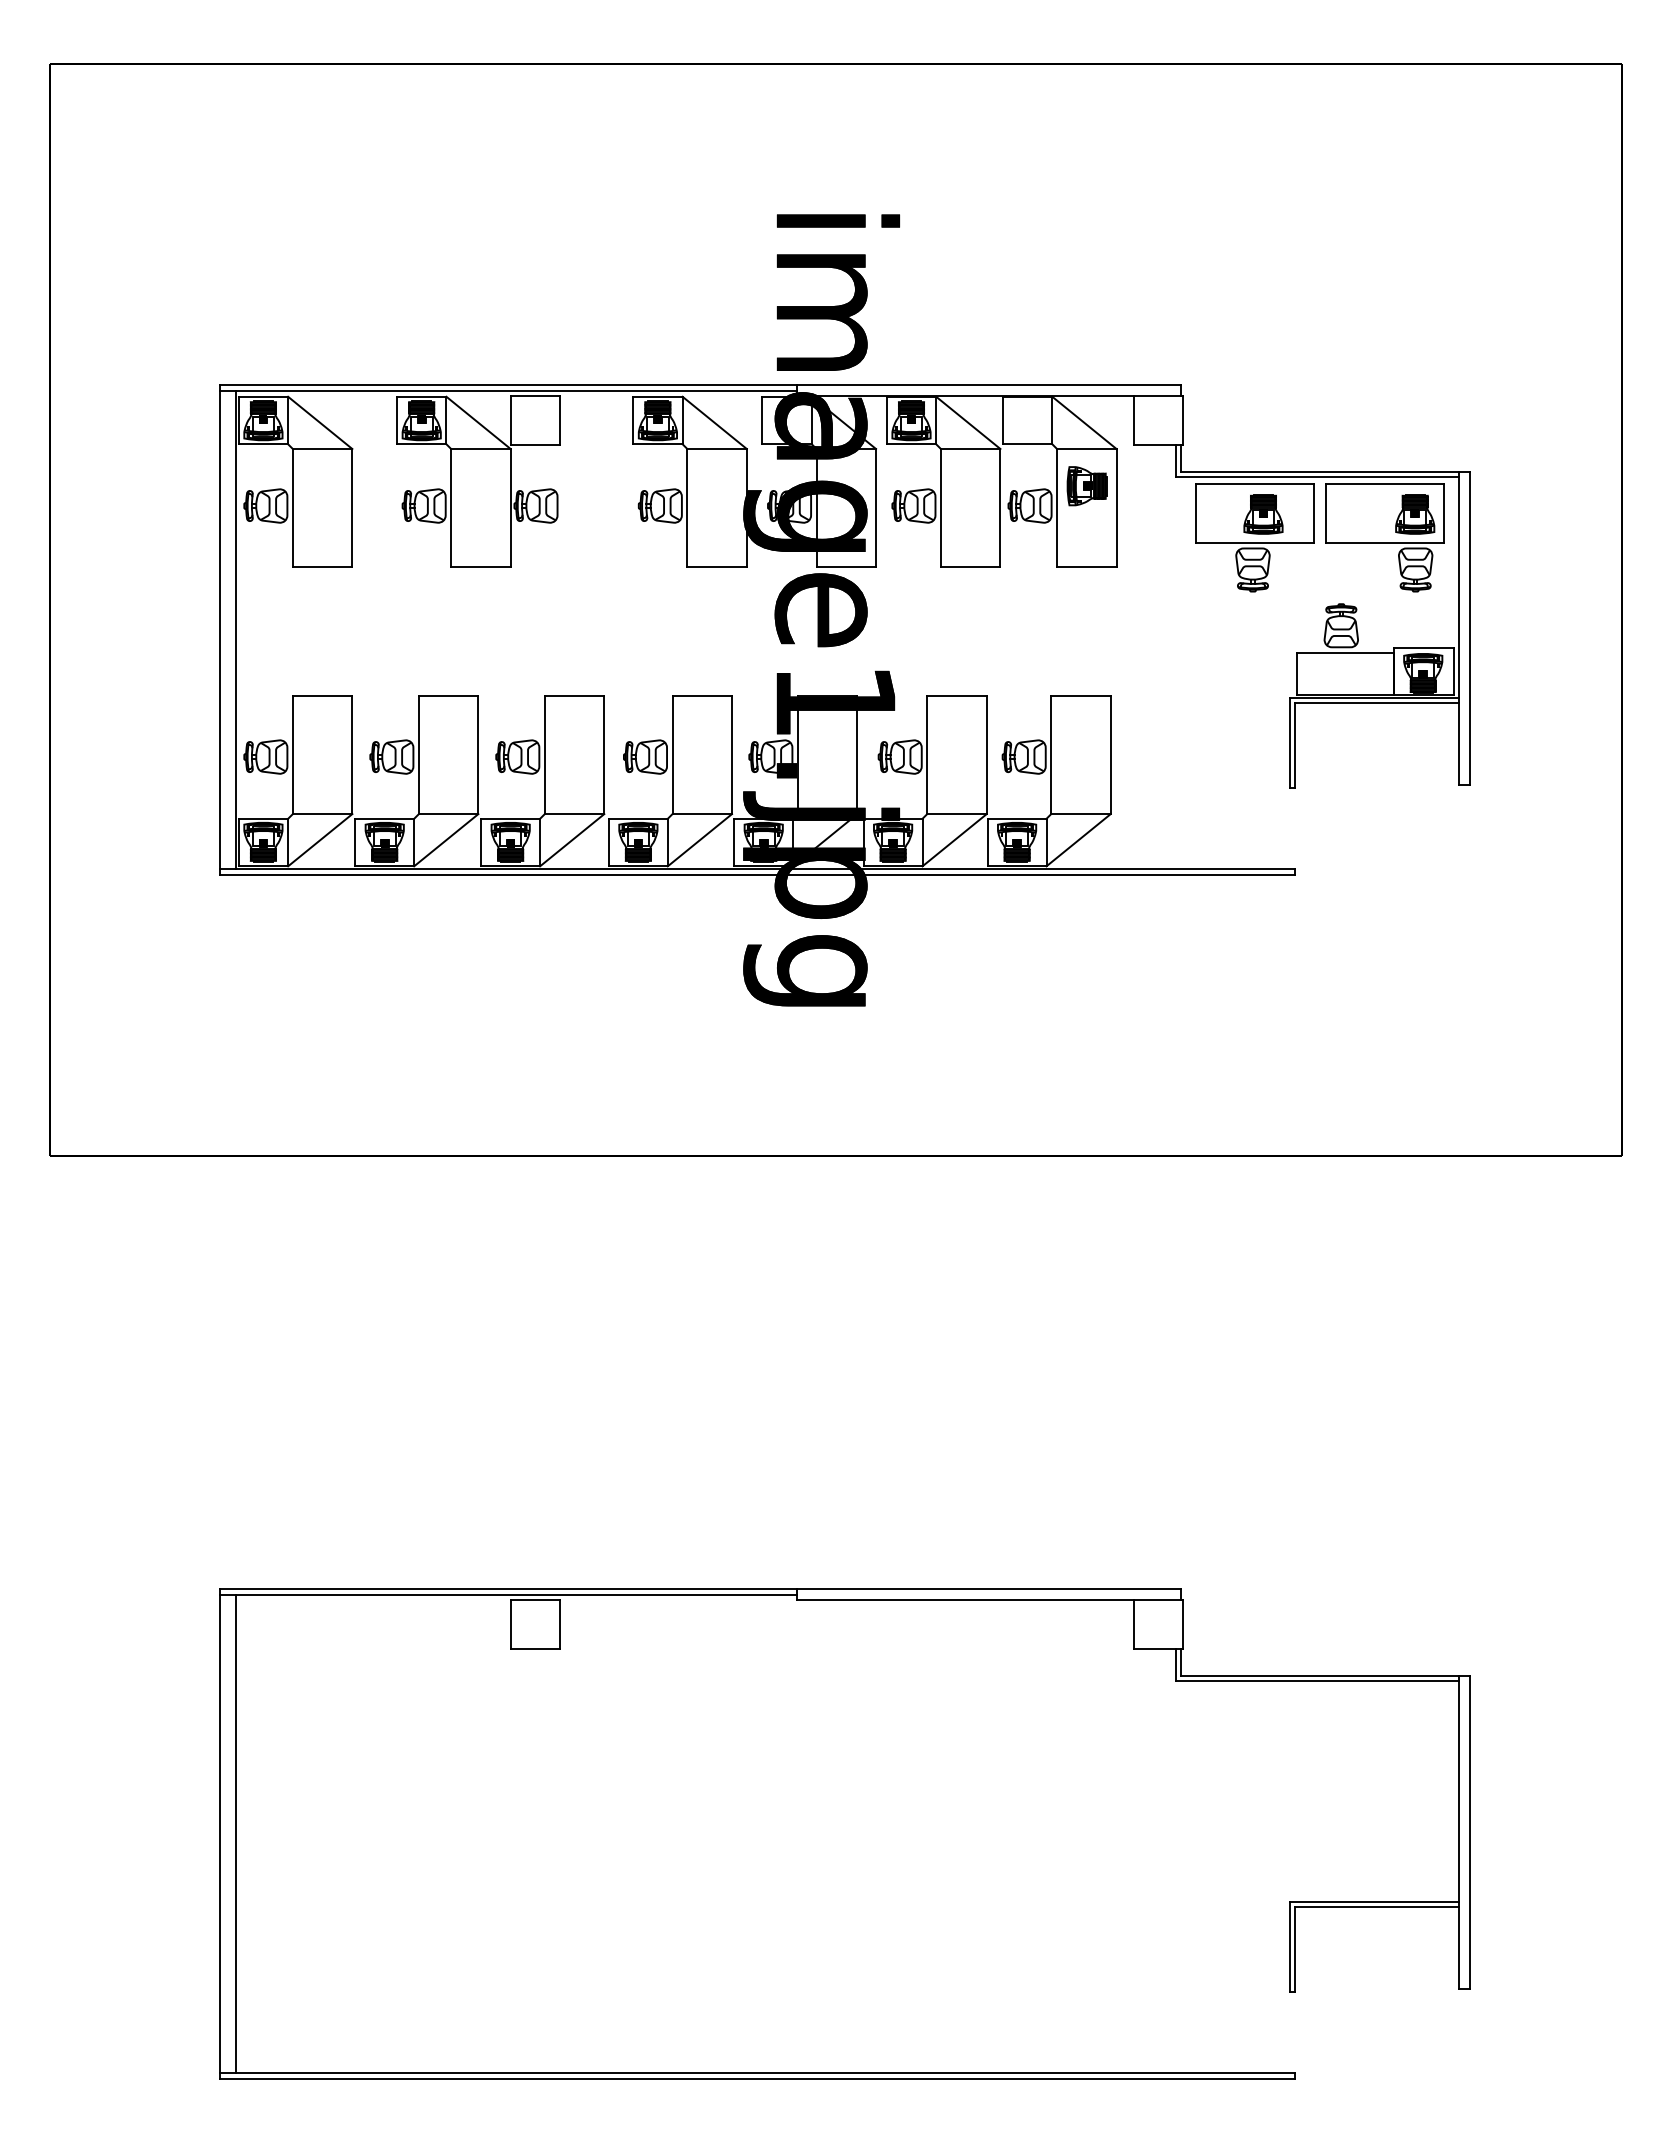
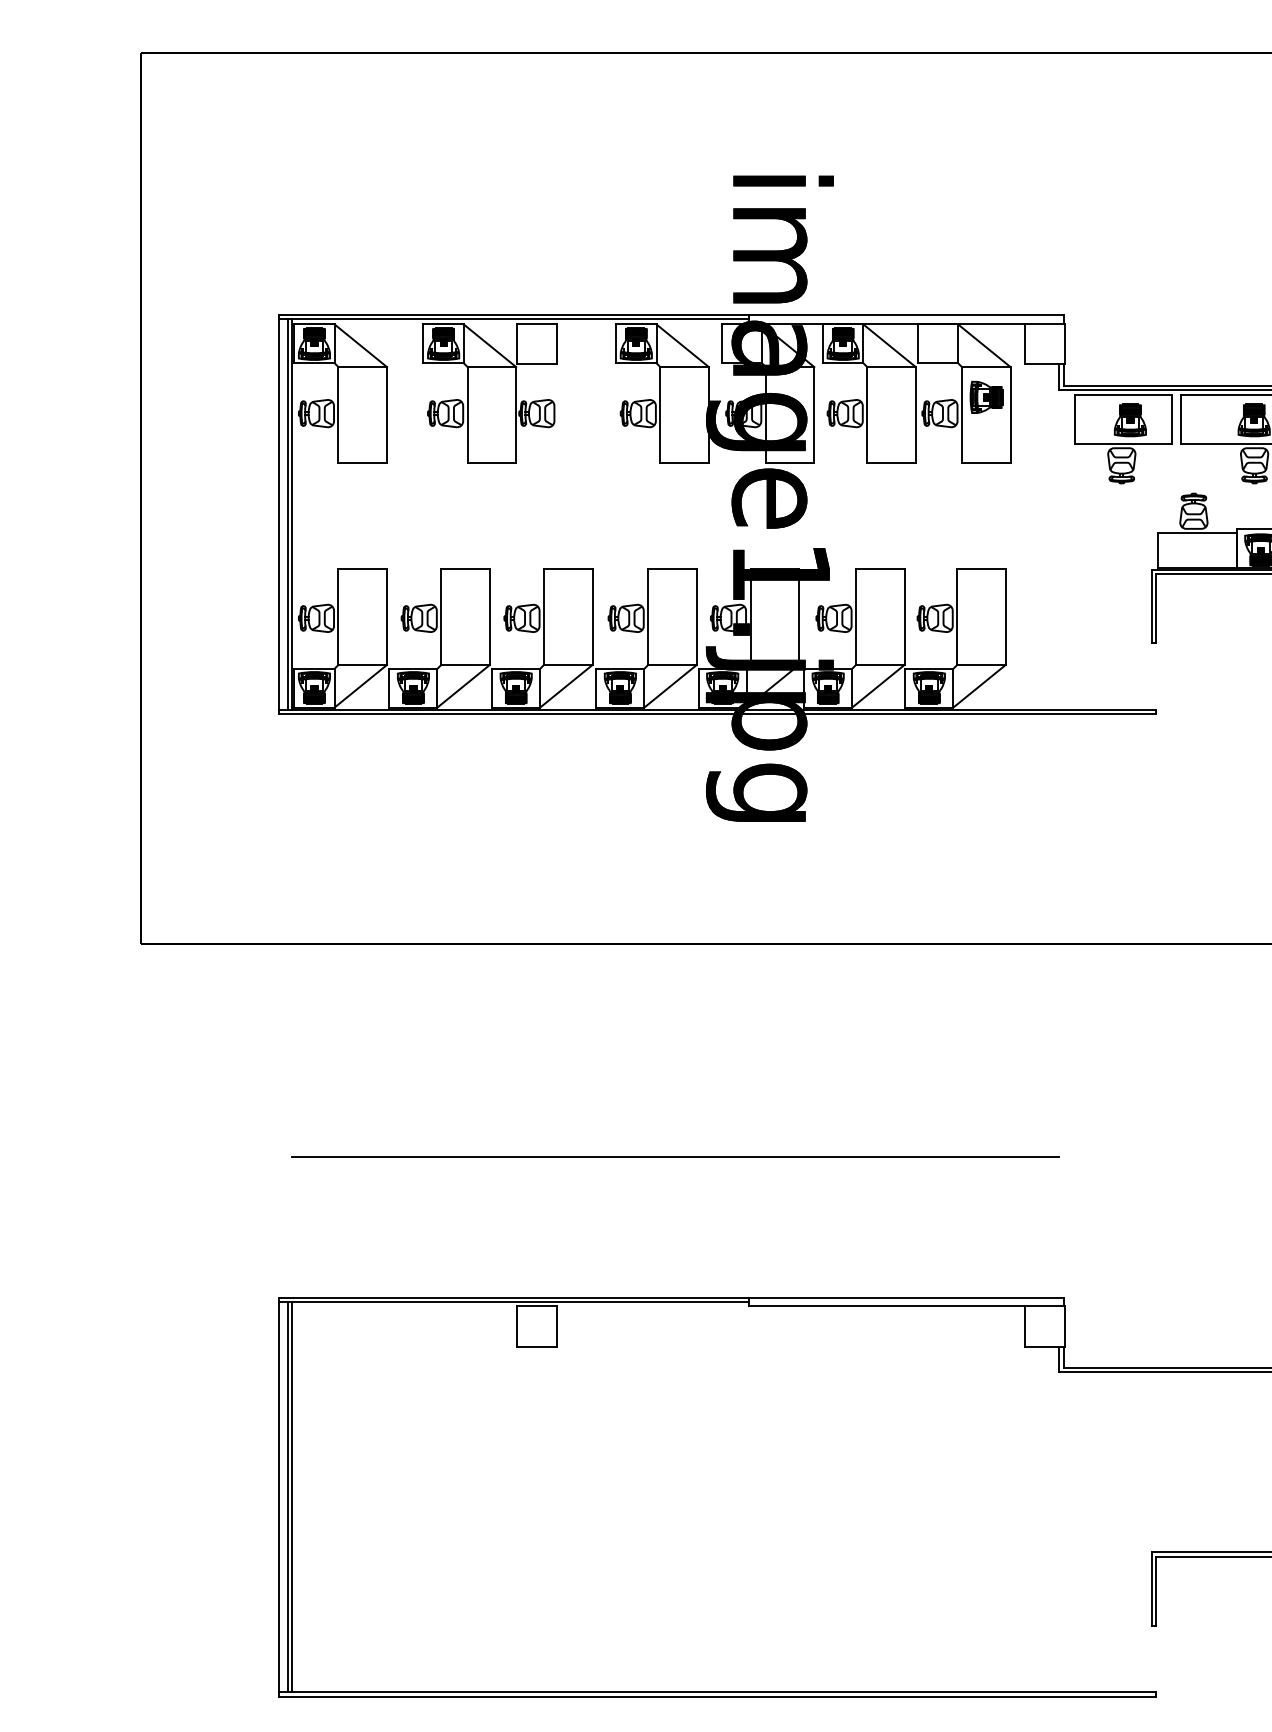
line: (230, 629) -> (287, 514), added
line: (705, 1416) -> (675, 1156), added
line: (230, 1833) -> (287, 1496), added

